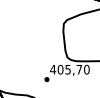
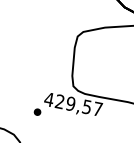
text: (73, 69) -> (78, 105), 405,70 -> 429,57

